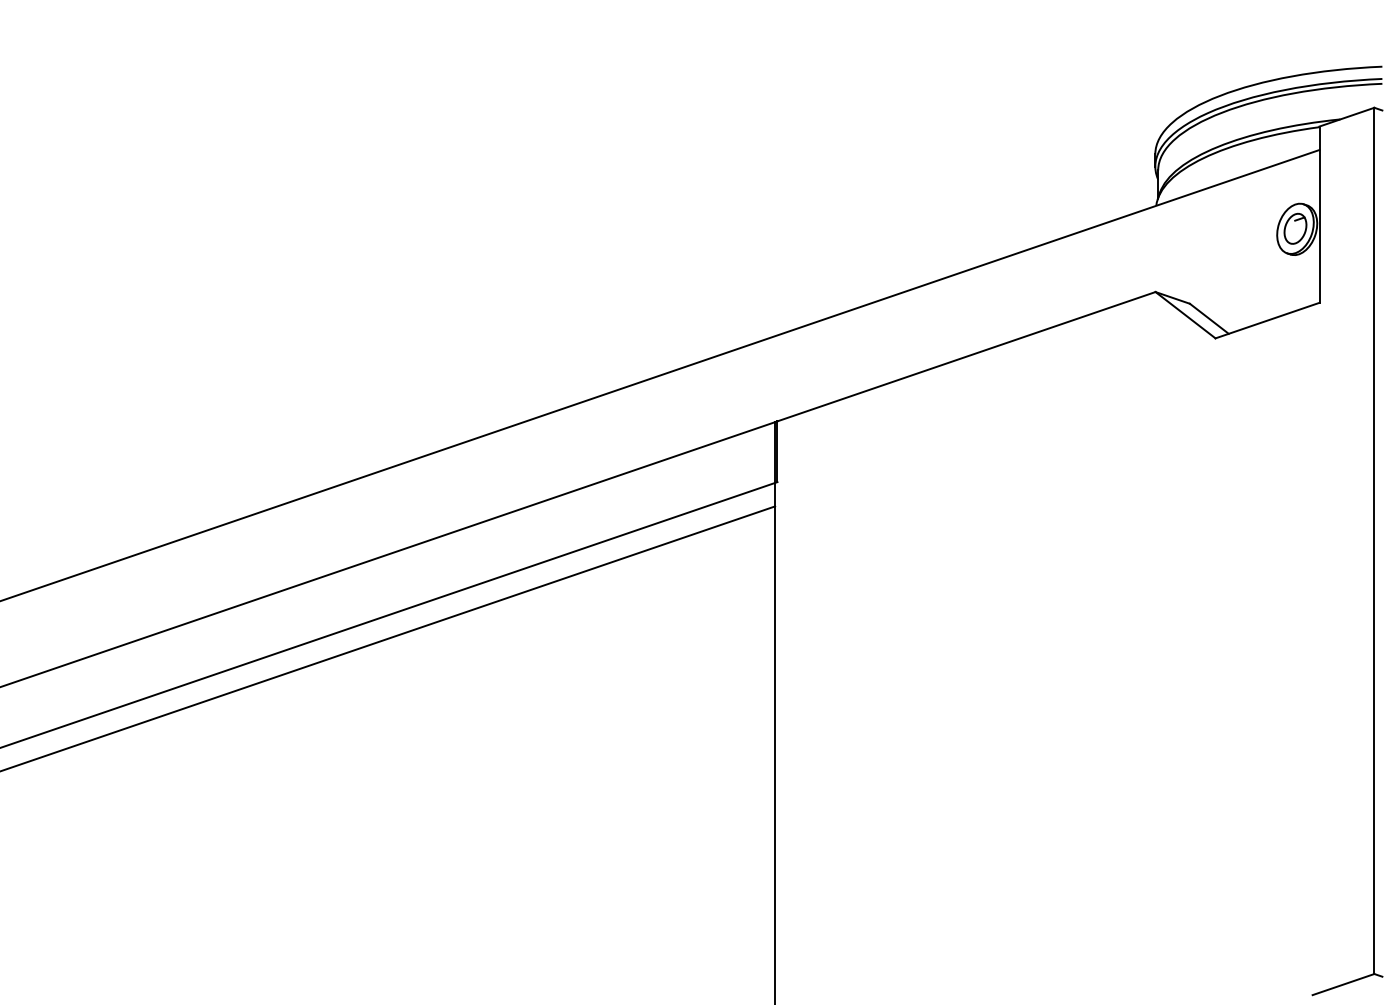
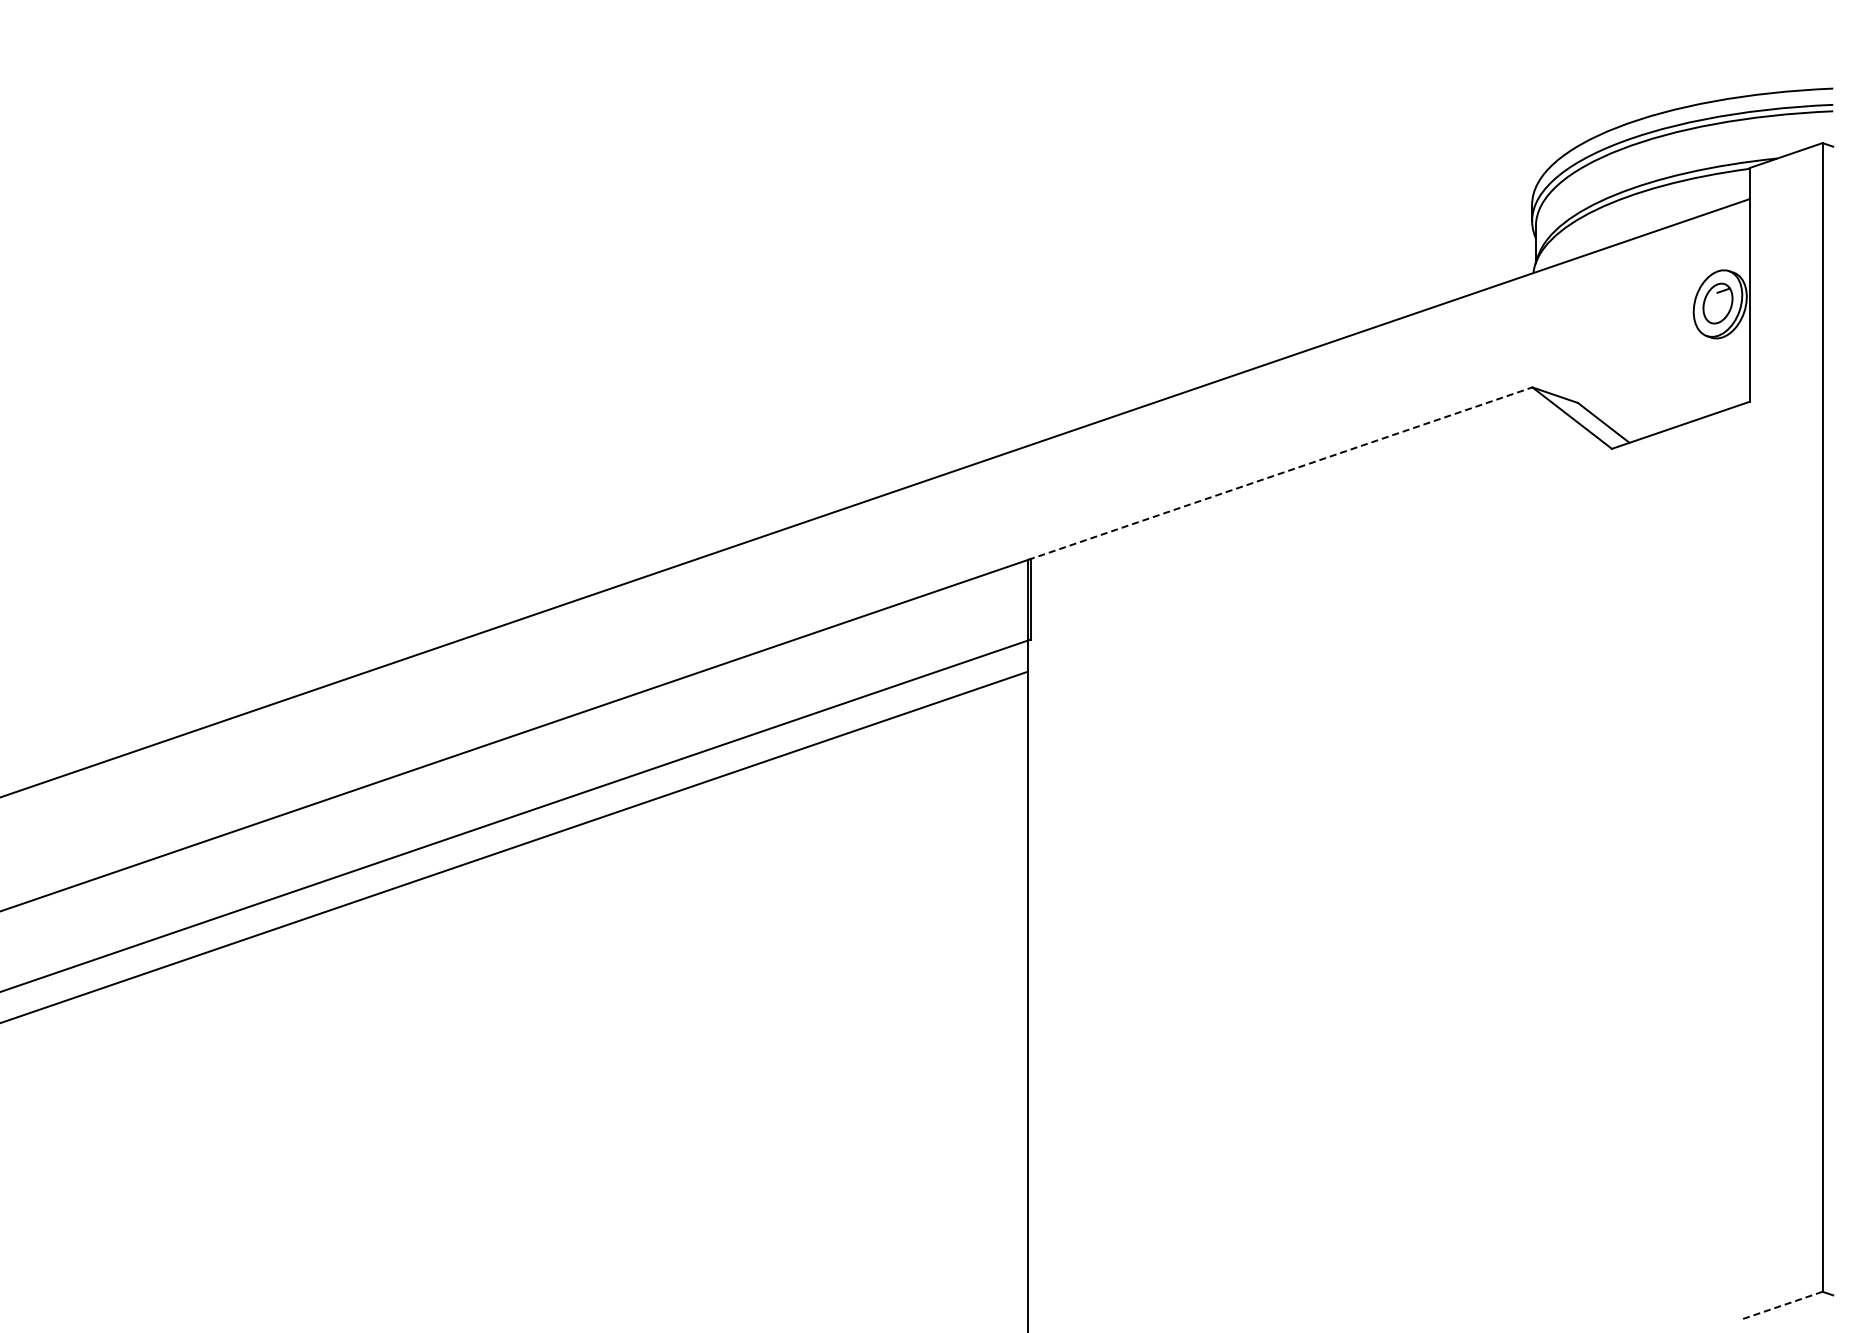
line: (965, 356) -> (1280, 473), solid -> dashed
line: (1343, 984) -> (1781, 1305), solid -> dashed

